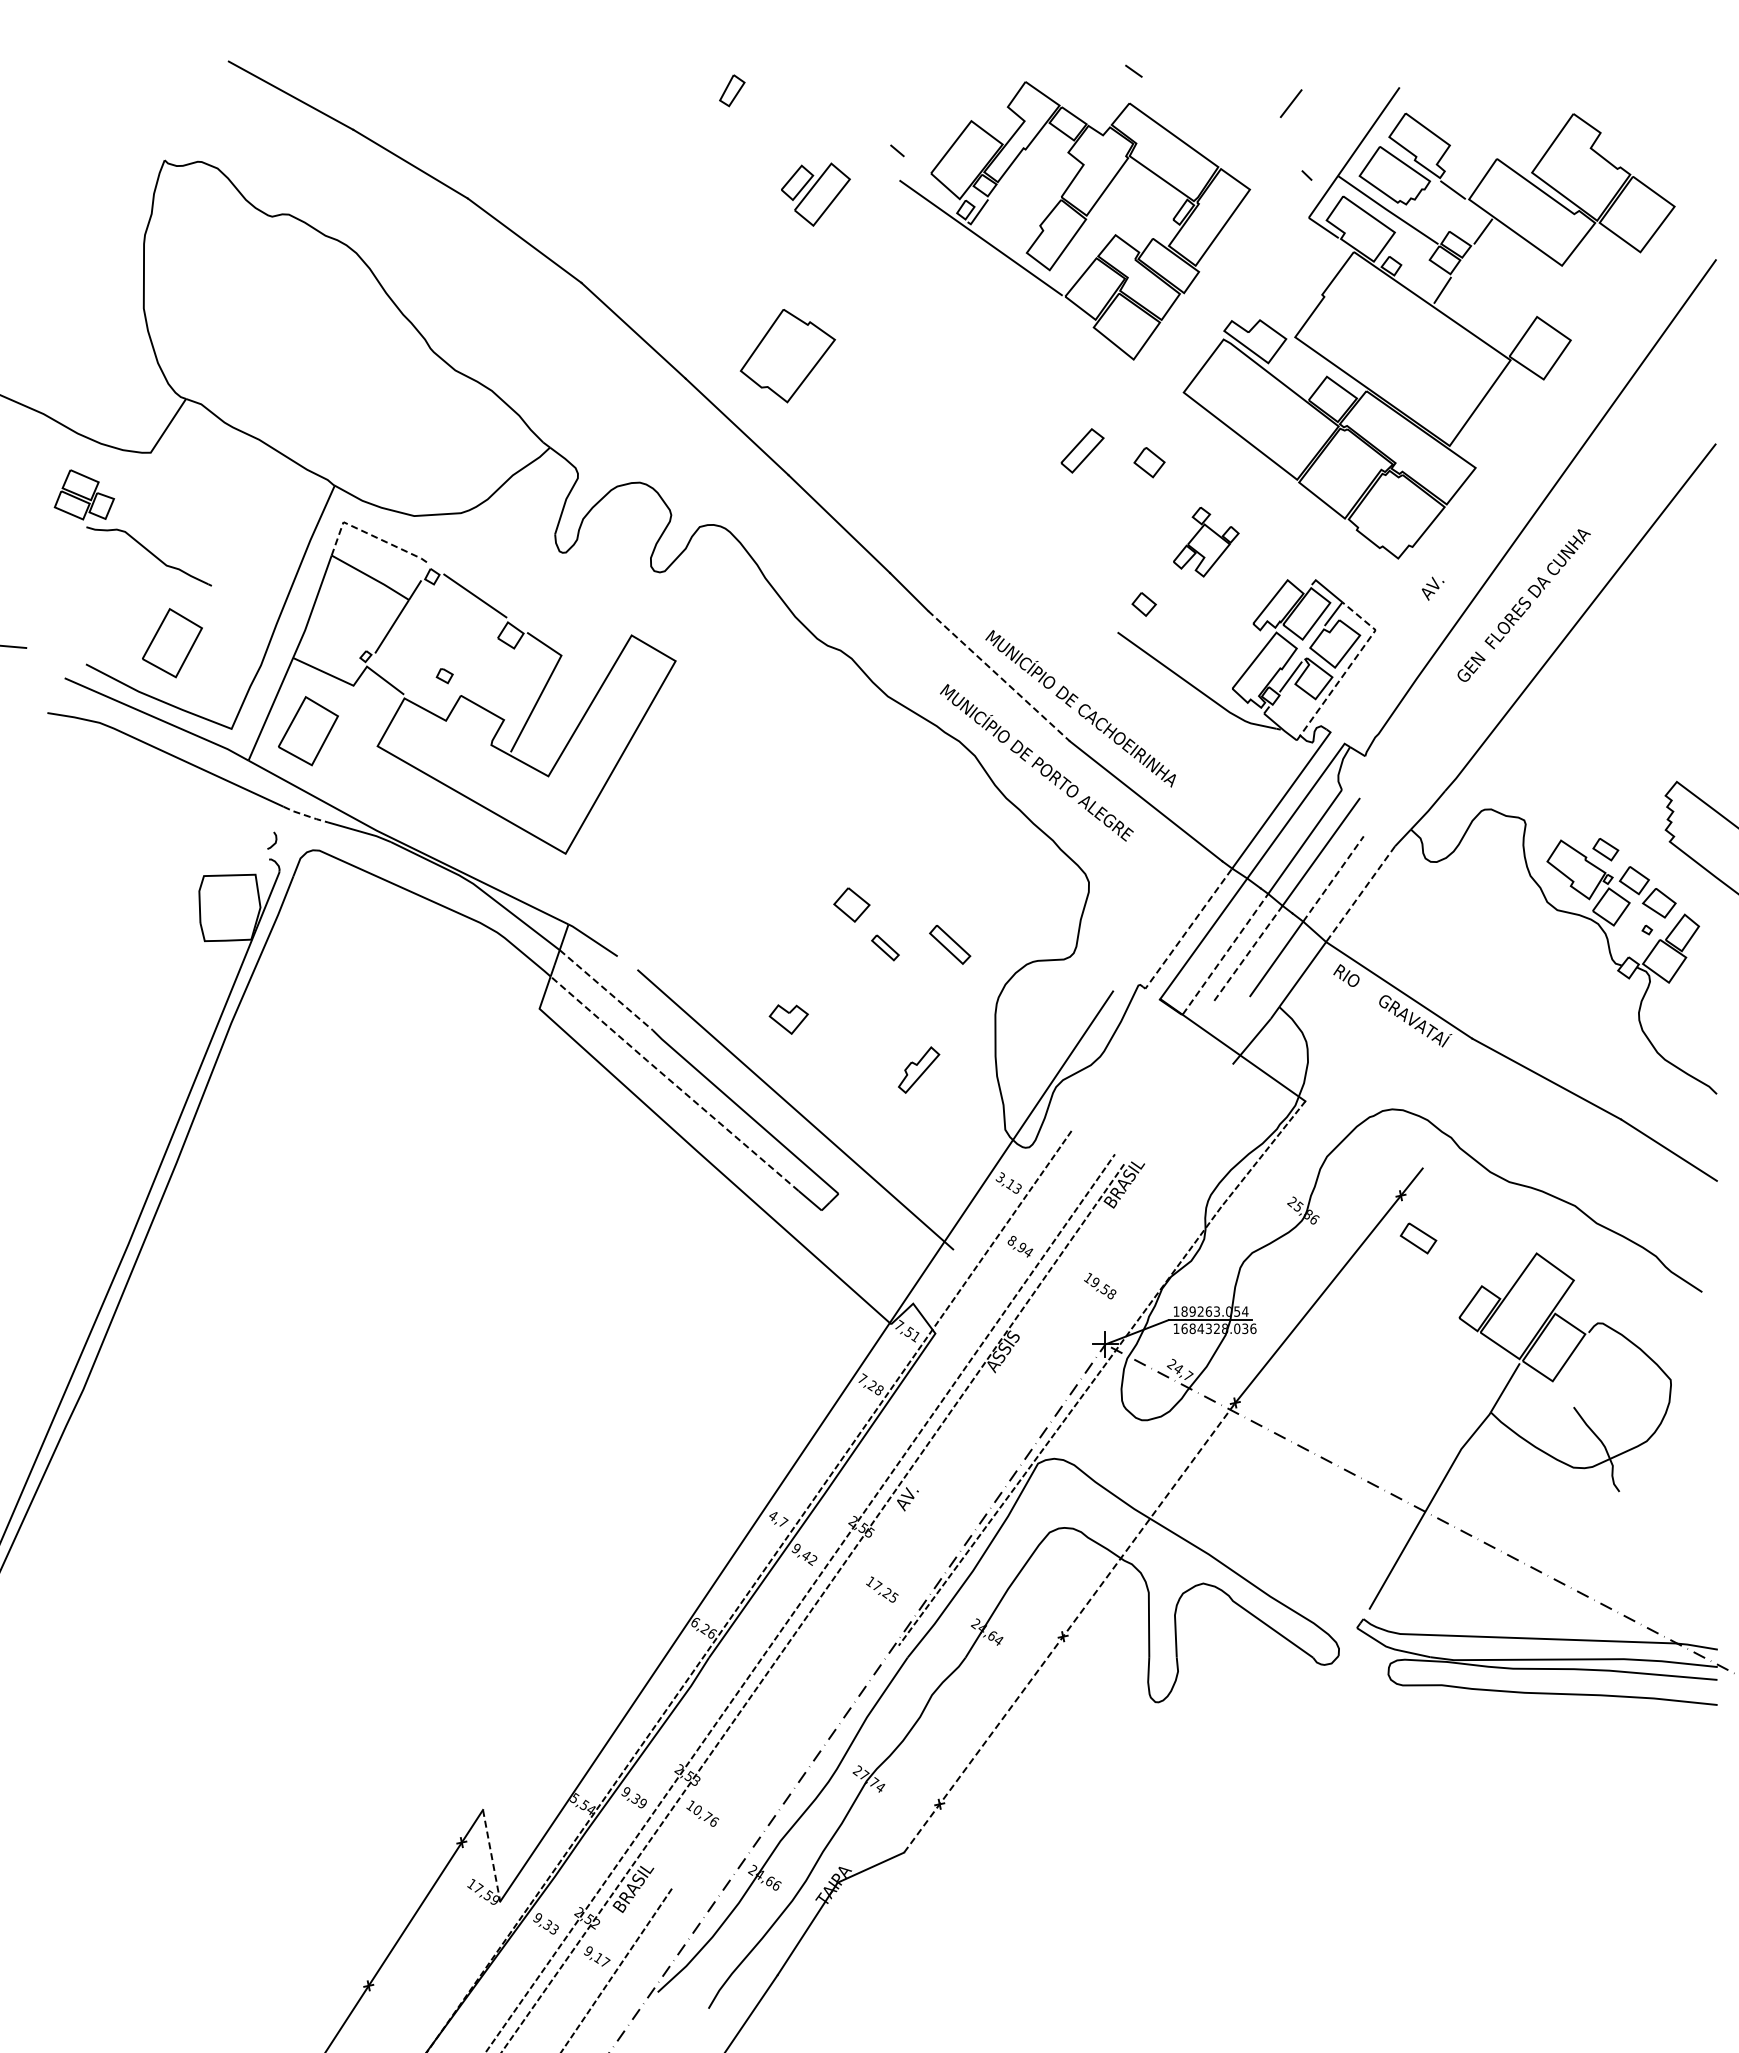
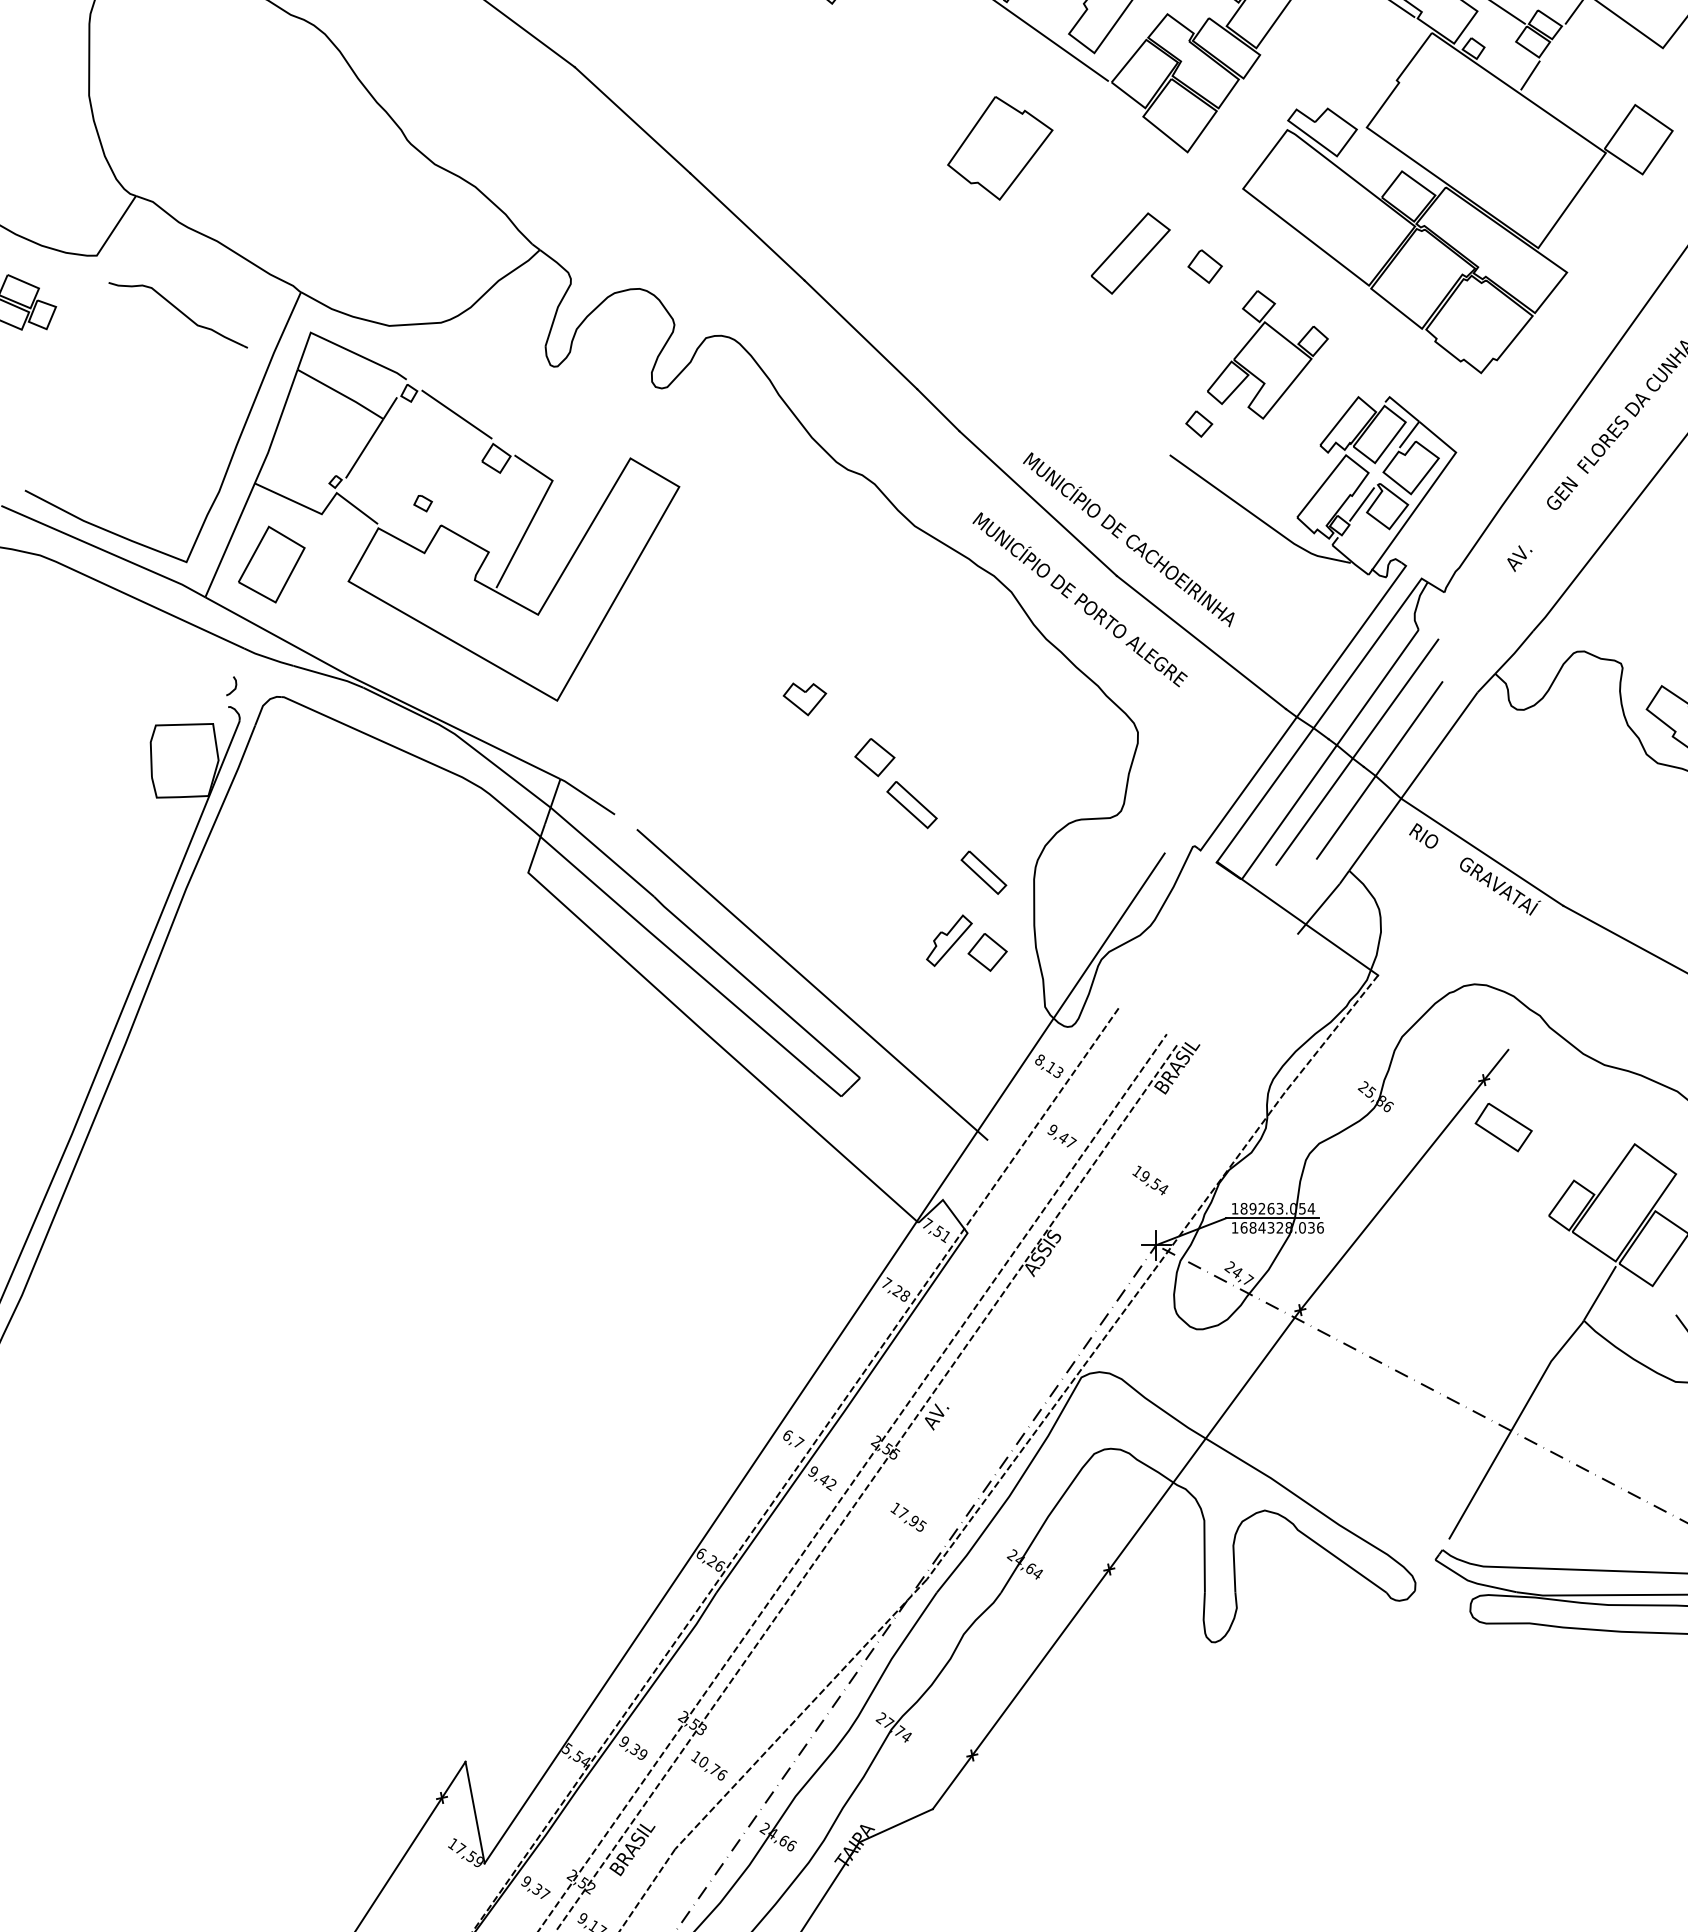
part: (787, 356) -> (999, 148), moved
part: (1082, 450) -> (1130, 253), size x1.67
line: (371, 535) -> (341, 347), dashed -> solid
part: (1206, 541) -> (1268, 354), size x1.67
part: (148, 556) -> (177, 315), moved
text: (1432, 588) -> (1519, 558), moved
part: (172, 643) -> (120, 467), removed
line: (1349, 666) -> (1427, 492), dashed -> solid
line: (999, 676) -> (1038, 503), dashed -> solid
line: (305, 815) -> (268, 658), dashed -> solid
line: (1333, 878) -> (1409, 728), dashed -> solid
line: (1360, 894) -> (1439, 745), dashed -> solid
line: (1187, 929) -> (1247, 784), dashed -> solid
part: (950, 944) -> (984, 872), moved
part: (885, 947) -> (912, 804), size x1.67
line: (1225, 954) -> (1289, 812), dashed -> solid
line: (1247, 954) -> (1313, 812), dashed -> solid
line: (606, 989) -> (602, 851), dashed -> solid
part: (788, 1019) -> (804, 699), moved
part: (953, 1080) -> (987, 952), added
line: (673, 1083) -> (676, 955), dashed -> solid
text: (1000, 1177) -> (1039, 1059), 3,13 -> 8,13
part: (1418, 1238) -> (1503, 1127), size x1.43
text: (1020, 1246) -> (1061, 1136), 8,94 -> 9,47
text: (1111, 1294) -> (1162, 1189), 19,58 -> 19,54
text: (773, 1516) -> (787, 1436), 4,7 -> 6,7
text: (886, 1592) -> (913, 1520), 17,25 -> 17,95
line: (1070, 1627) -> (1117, 1559), dashed -> solid
line: (785, 1766) -> (801, 1713), added
line: (491, 1855) -> (474, 1812), dashed -> solid
text: (554, 1929) -> (544, 1894), 9,33 -> 9,37

